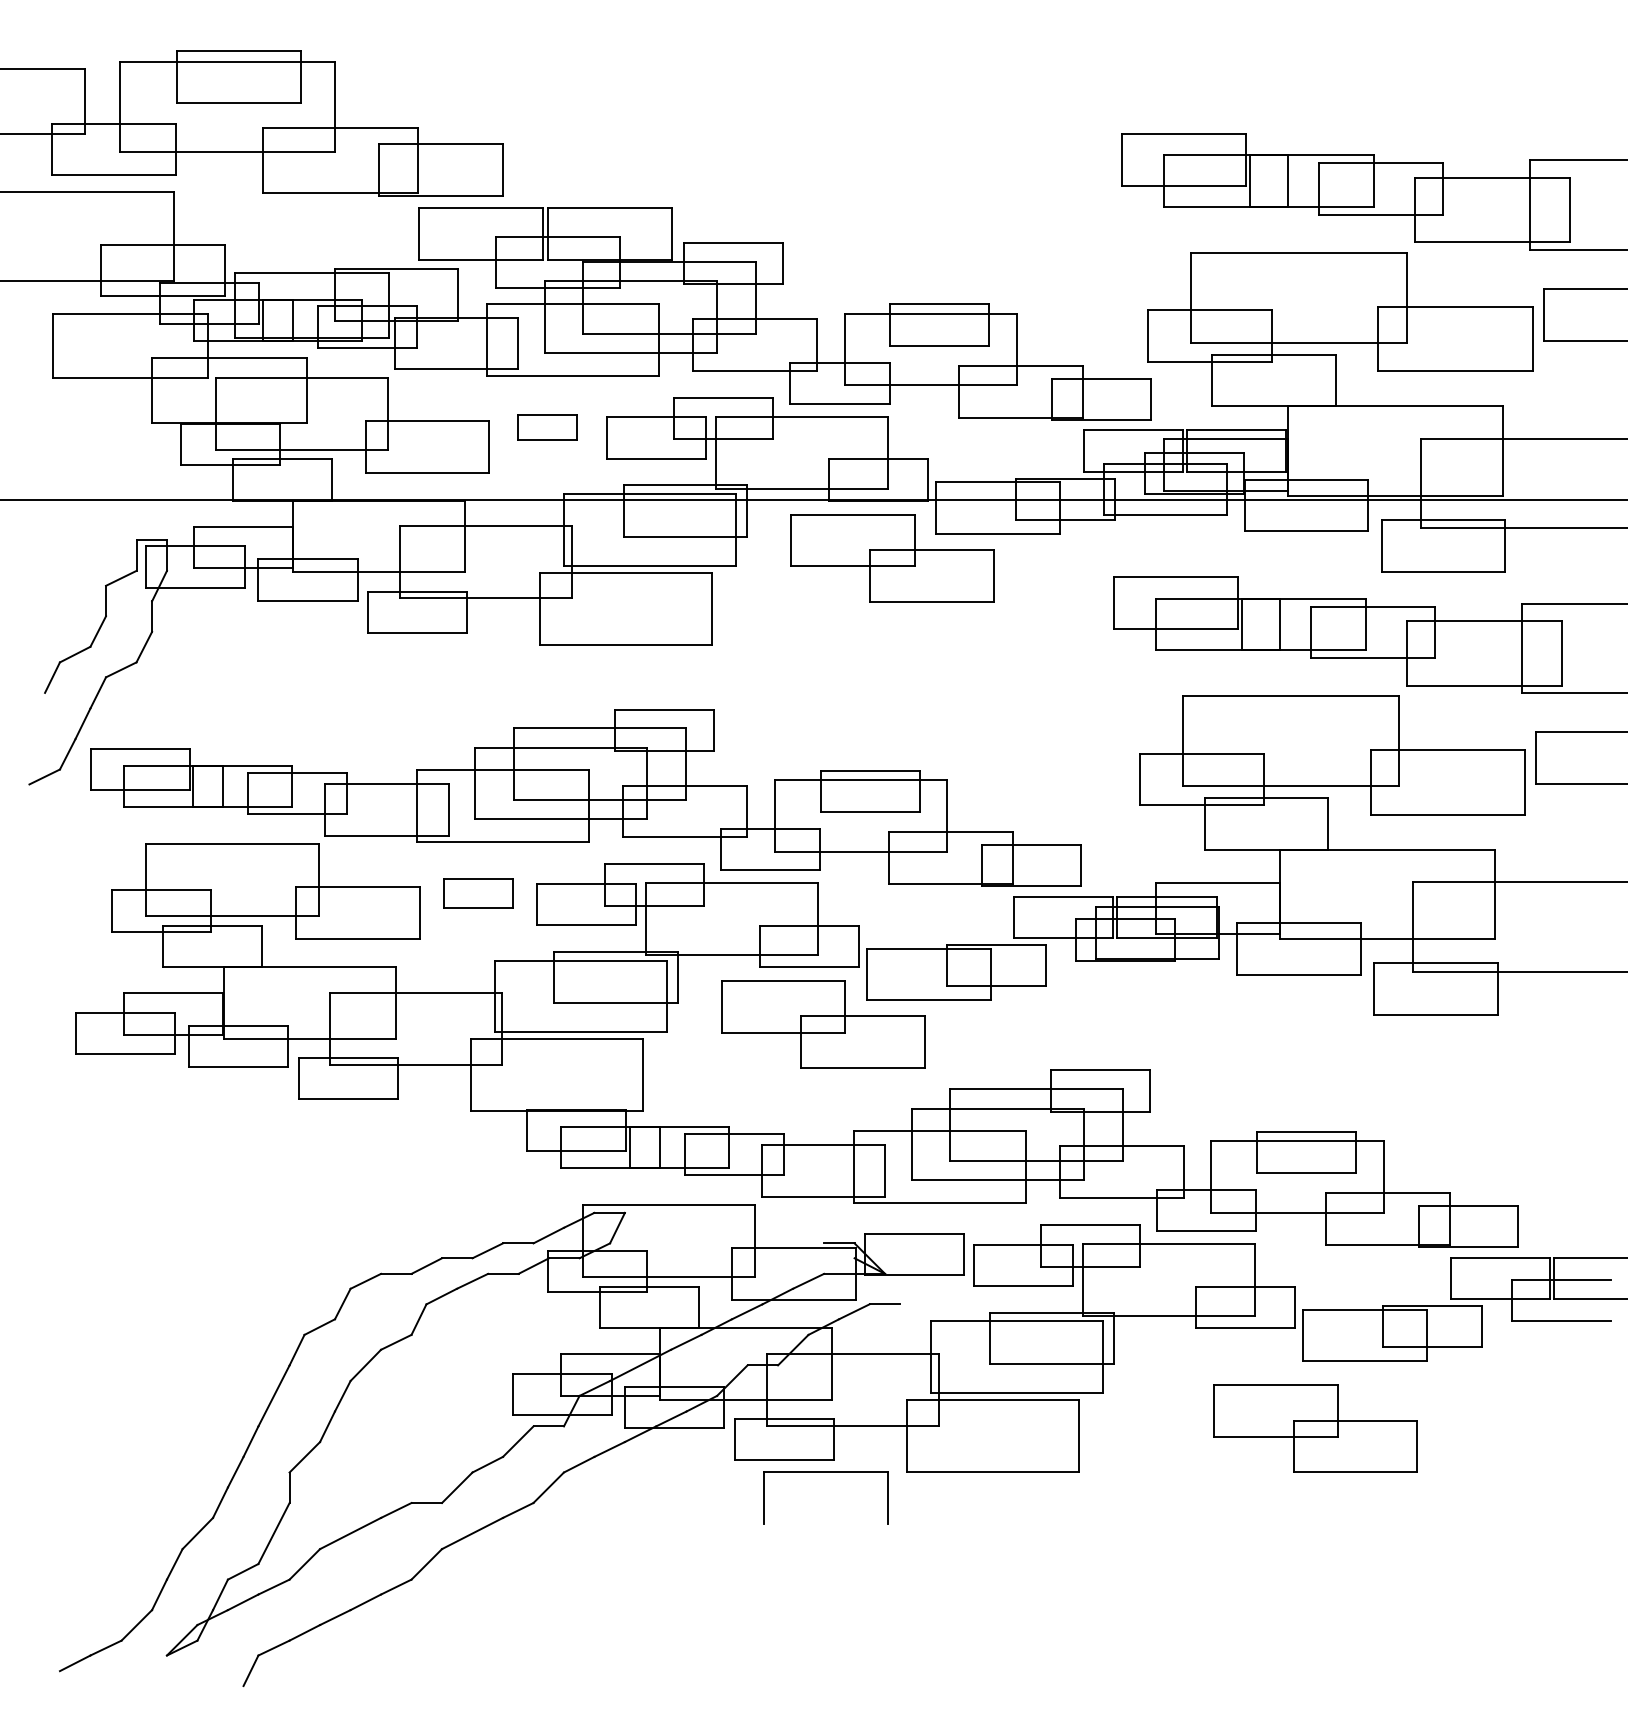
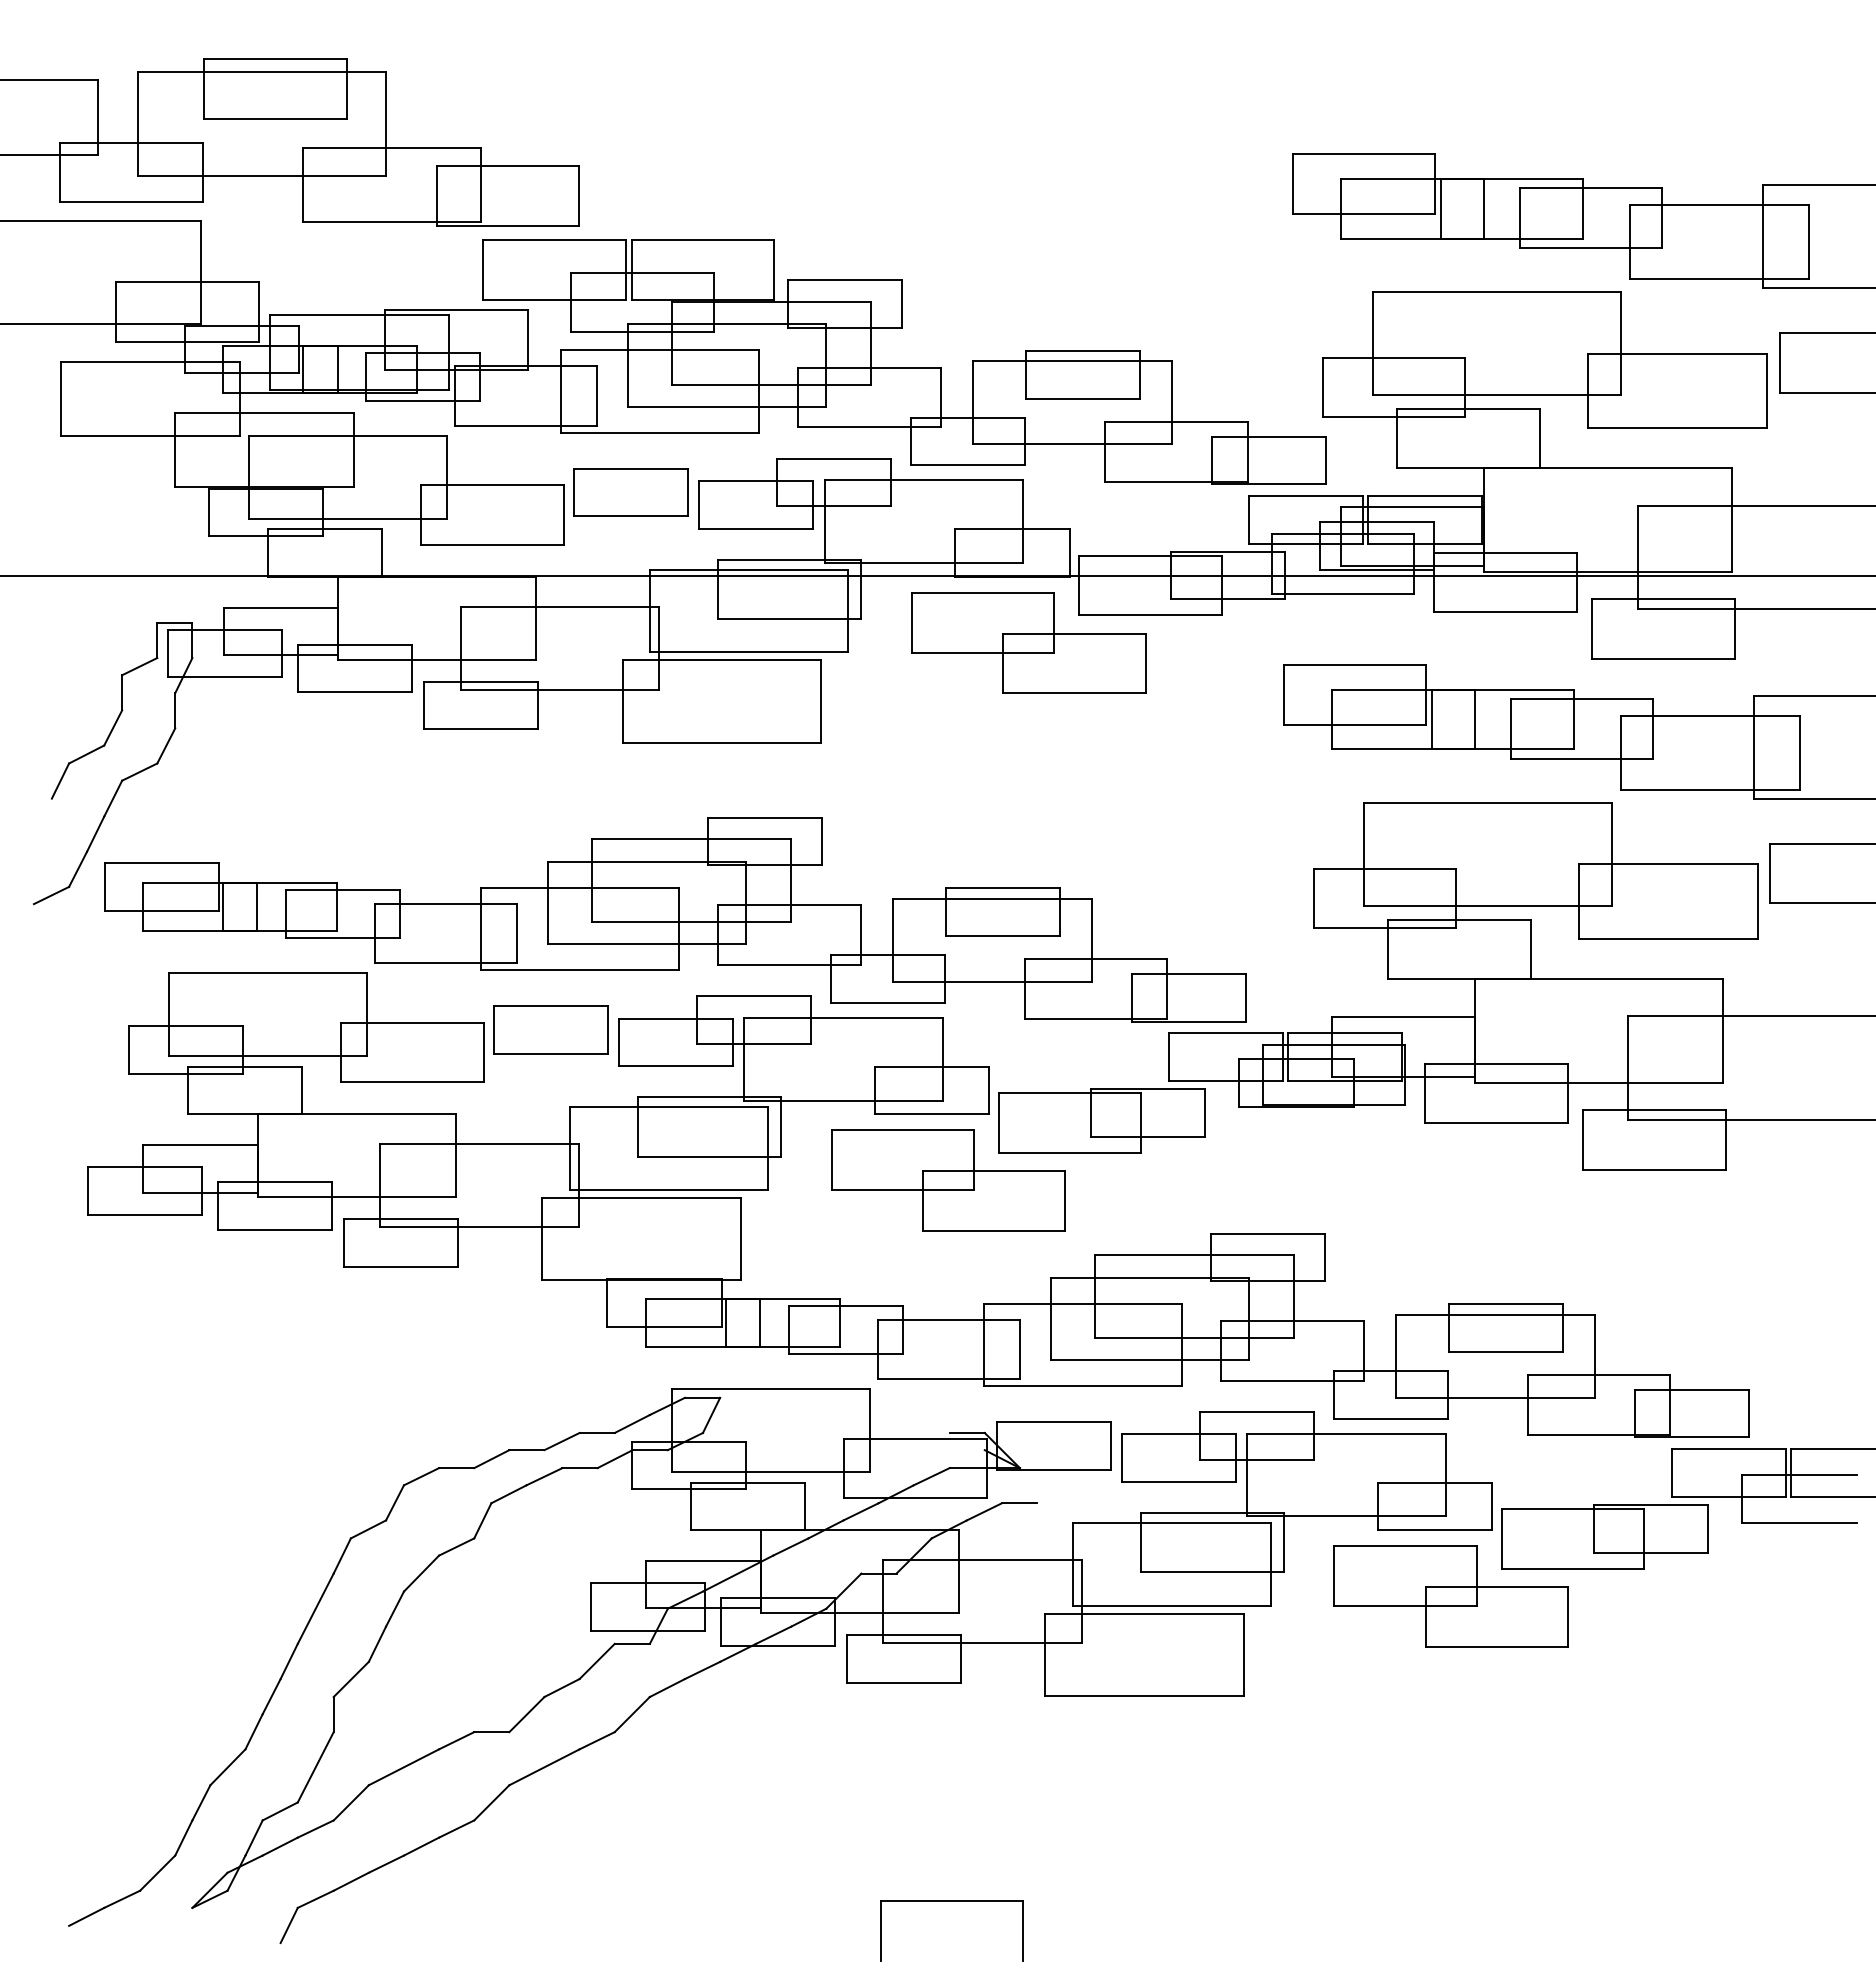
part: (547, 427) -> (630, 492), size x1.67
part: (477, 893) -> (550, 1029), size x1.43
part: (1315, 1428) -> (1450, 1596), moved
part: (825, 1472) -> (951, 1901), moved

